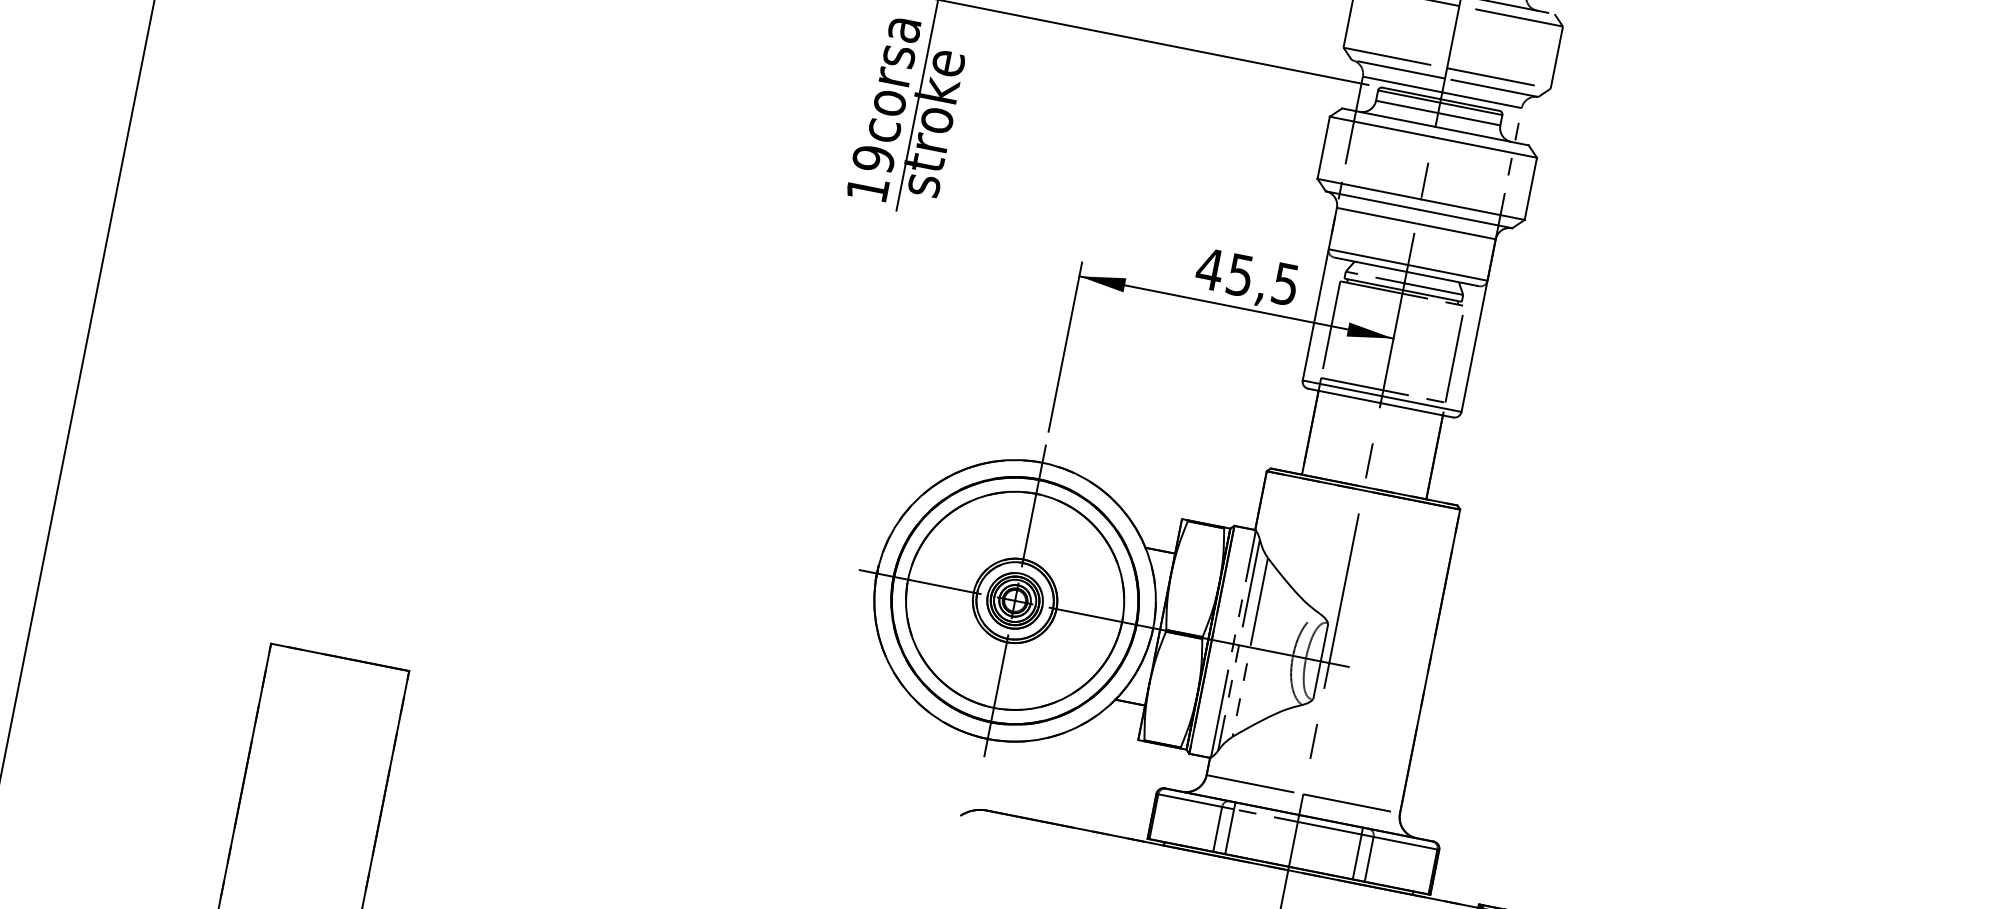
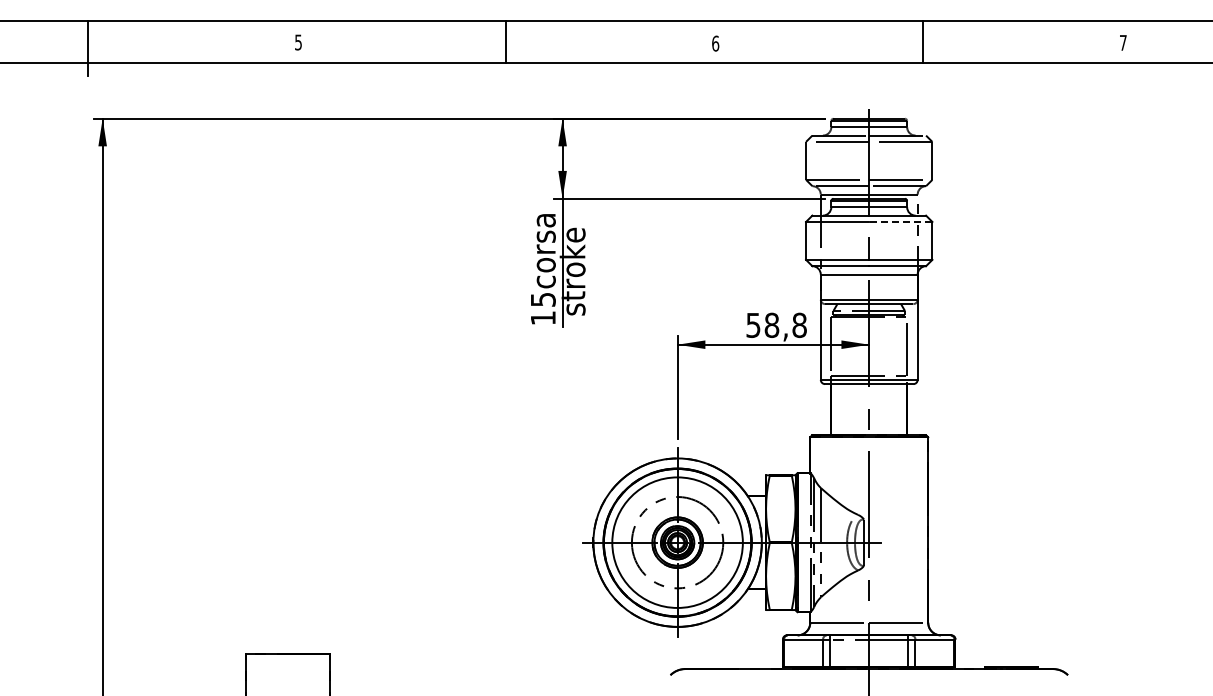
line: (1484, 146) -> (900, 221), solid -> dashed
text: (872, 158) -> (542, 299), 19 -> 15
text: (1246, 274) -> (775, 324), 45,5 -> 58,8
circle: (1015, 600) -> (677, 542), size x0.7

